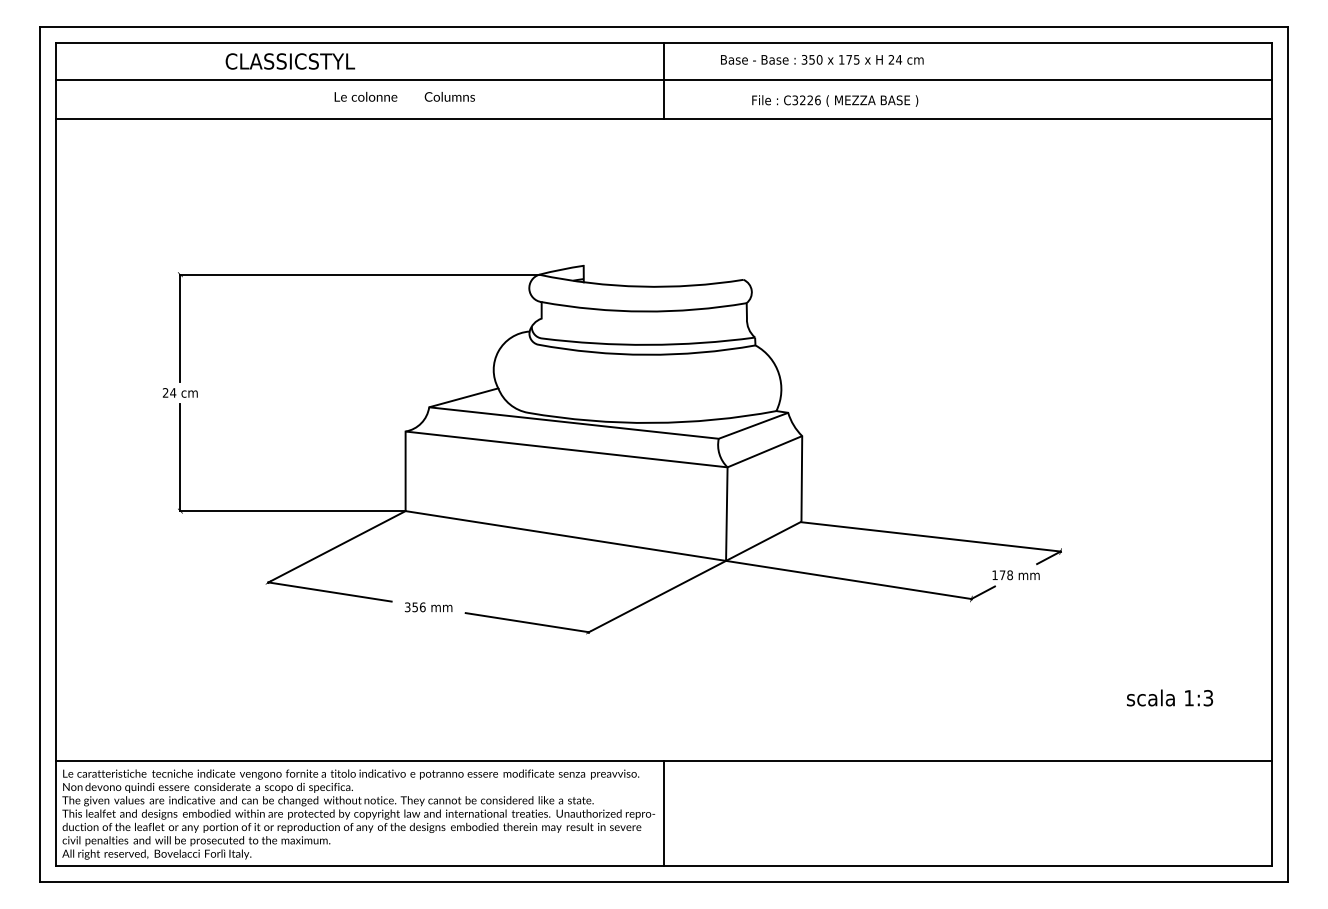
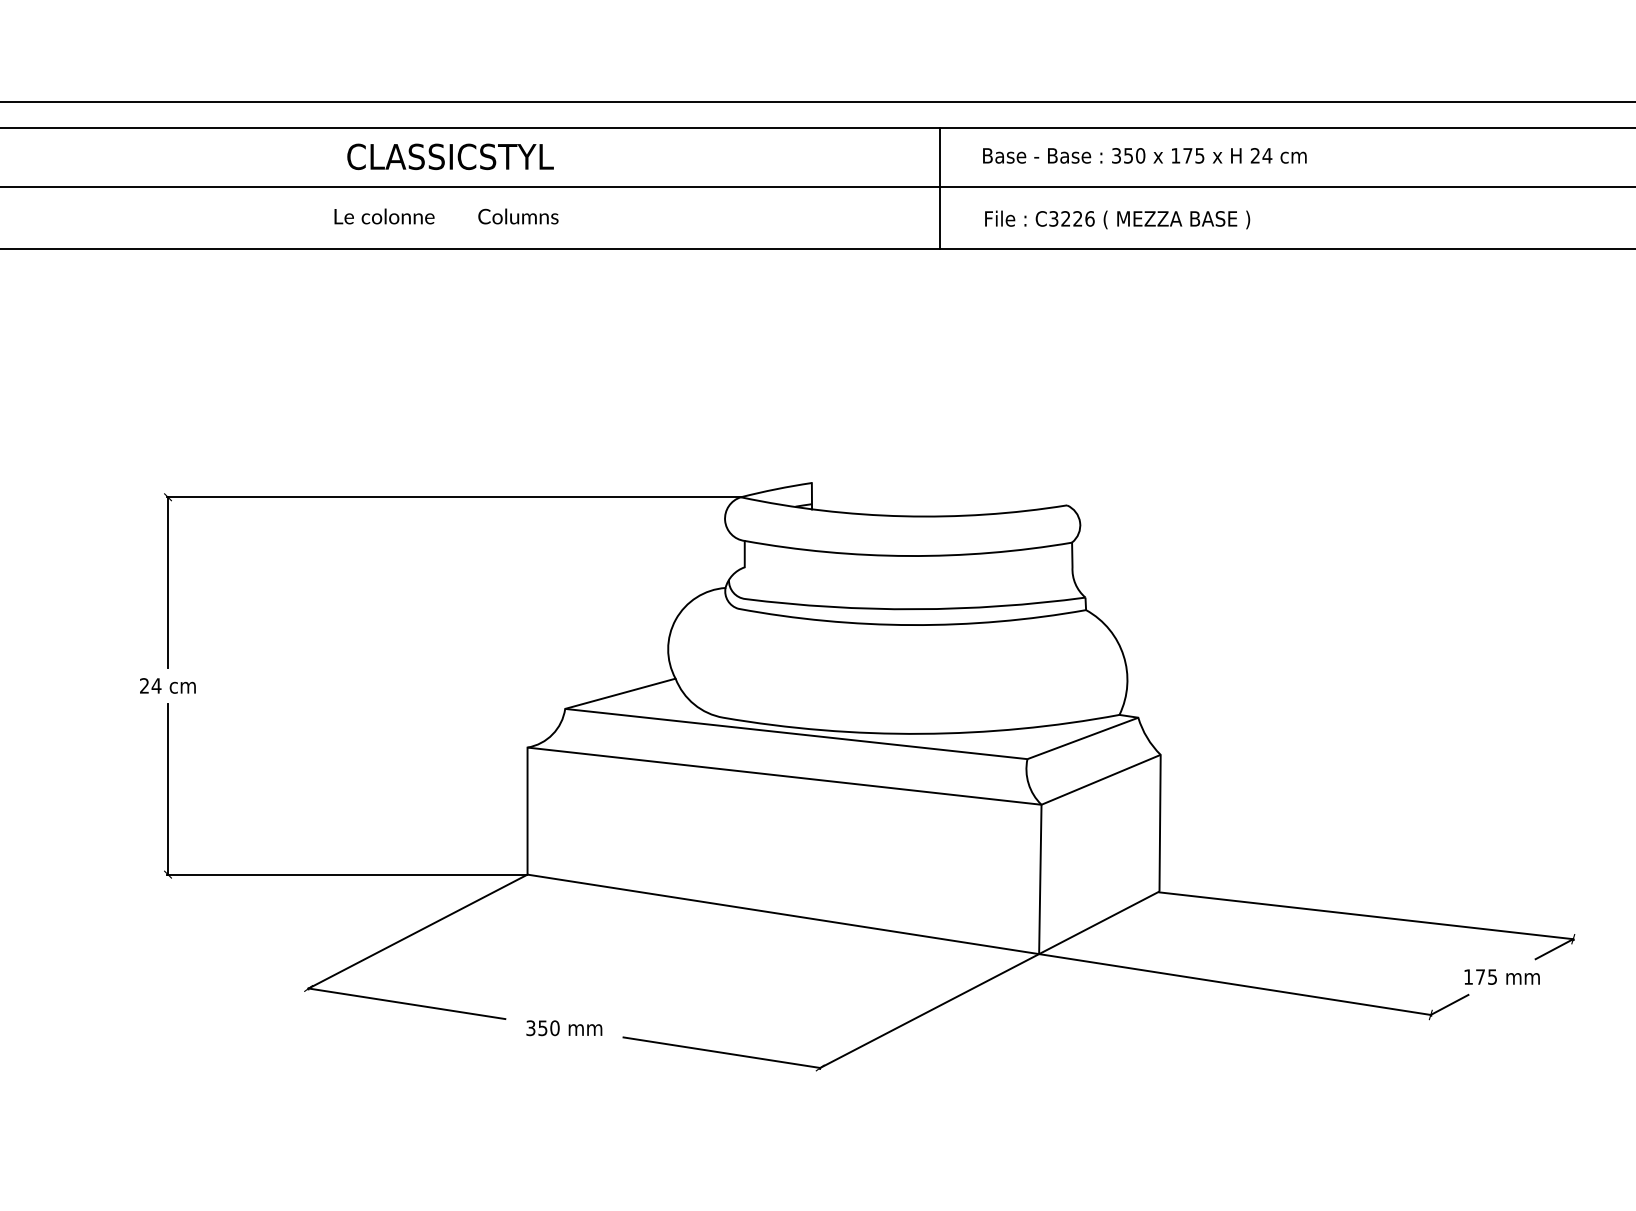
text: (822, 59) -> (1145, 155), moved
text: (290, 61) -> (450, 156), moved
text: (404, 96) -> (445, 215), moved
text: (835, 100) -> (1118, 219), moved
text: (1009, 575) -> (1491, 977), 178 -> 175
text: (422, 606) -> (554, 1026), 356 -> 350

